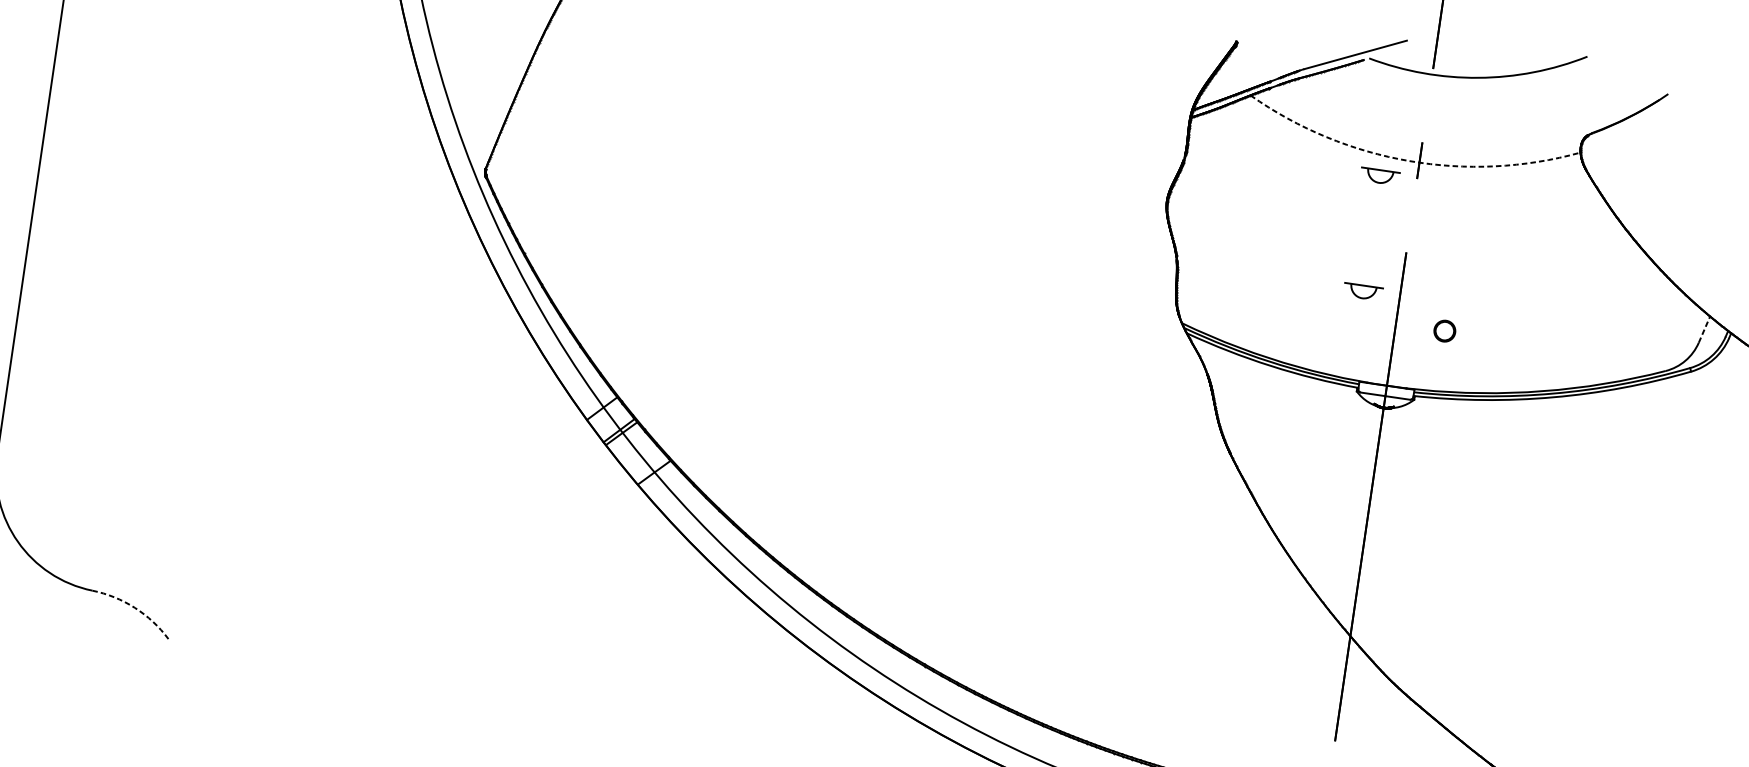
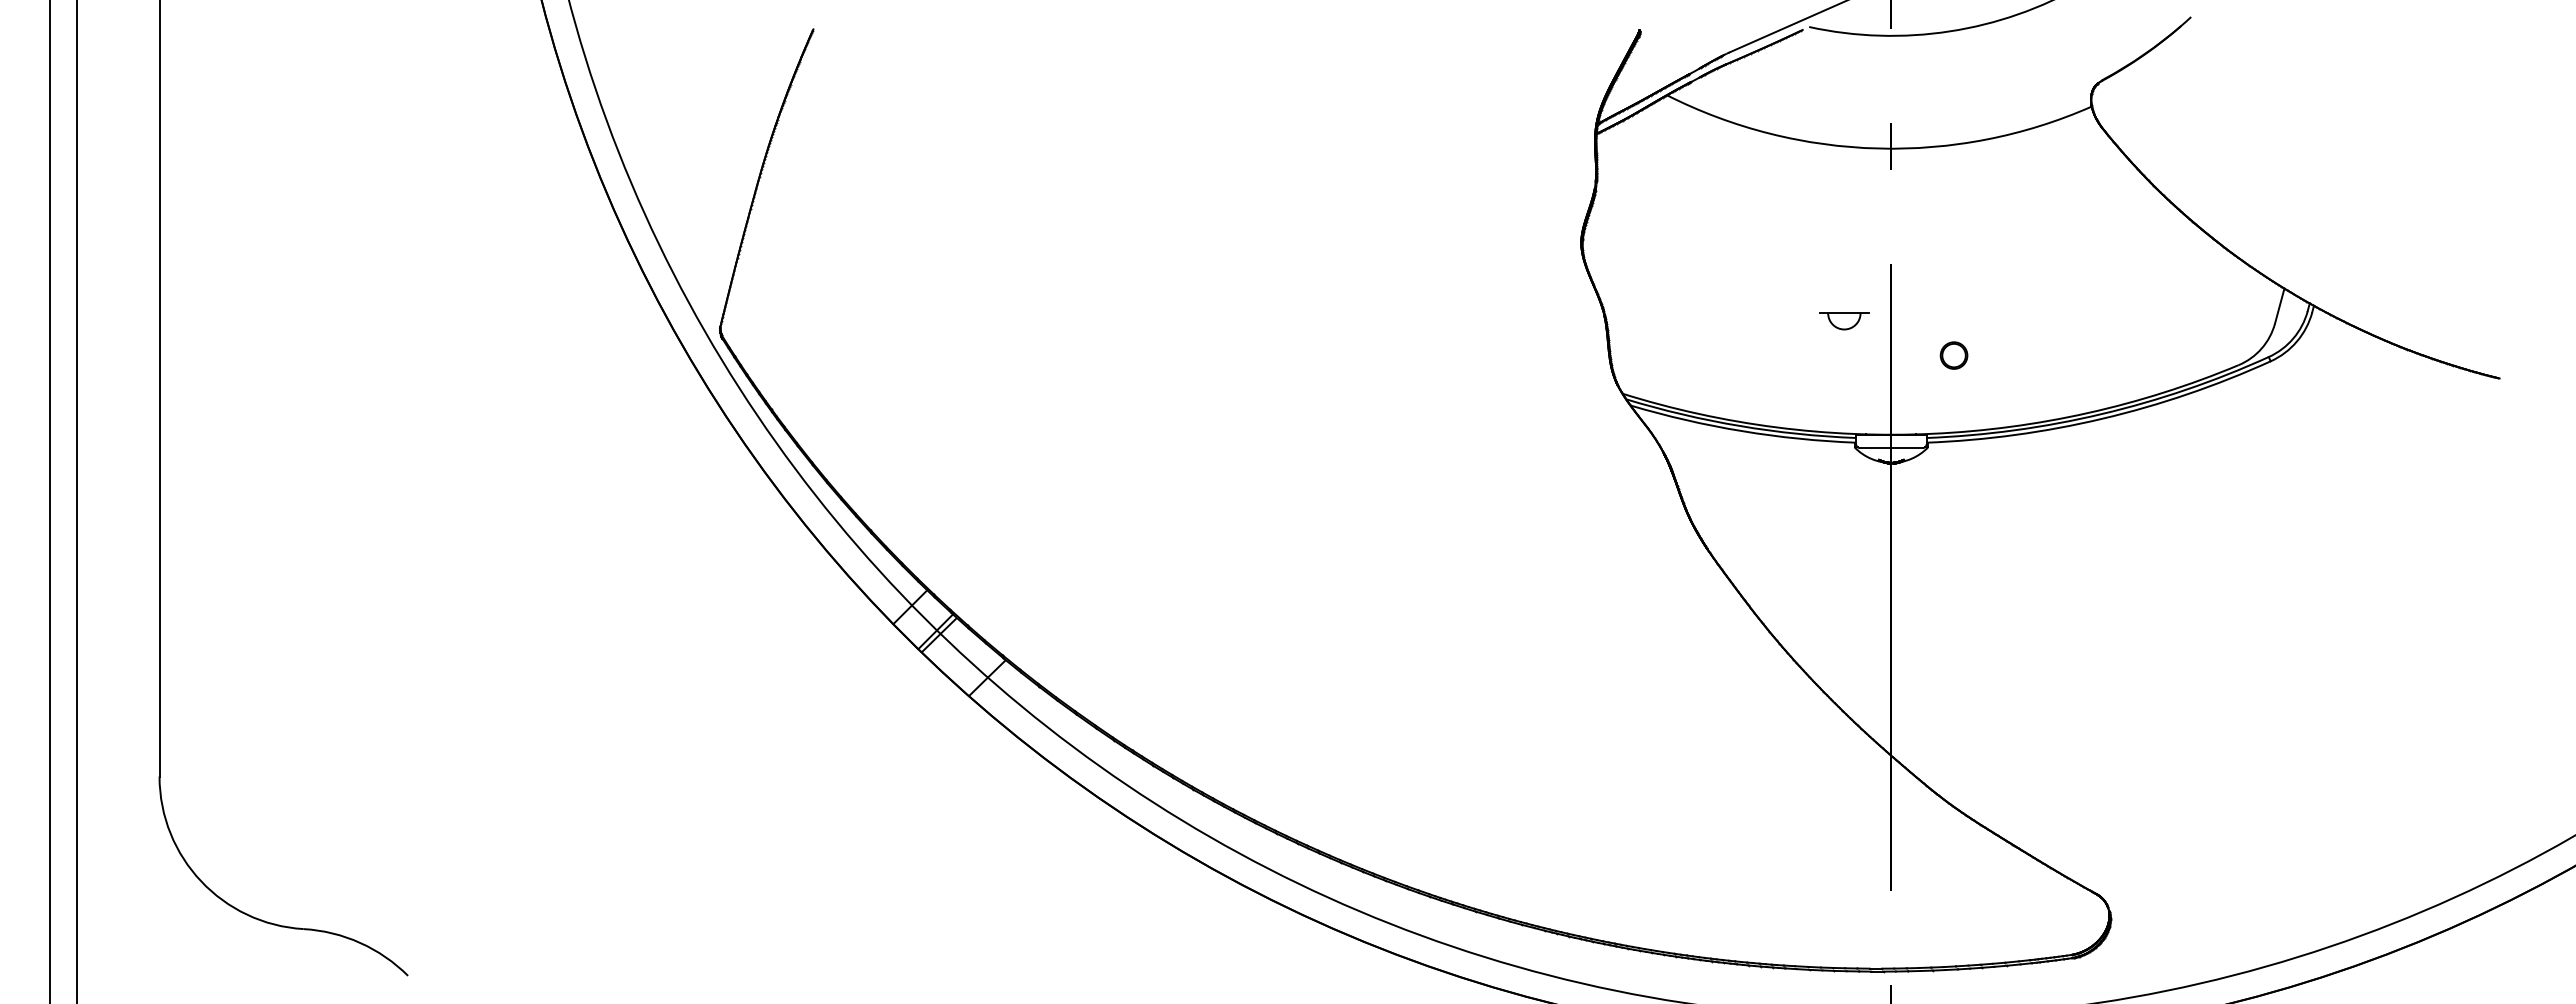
arc: (1409, 161) -> (1878, 148), dashed -> solid
part: (1380, 176) -> (1844, 173), removed
line: (1704, 329) -> (2279, 305), dashed -> solid
arc: (135, 607) -> (360, 942), dashed -> solid

